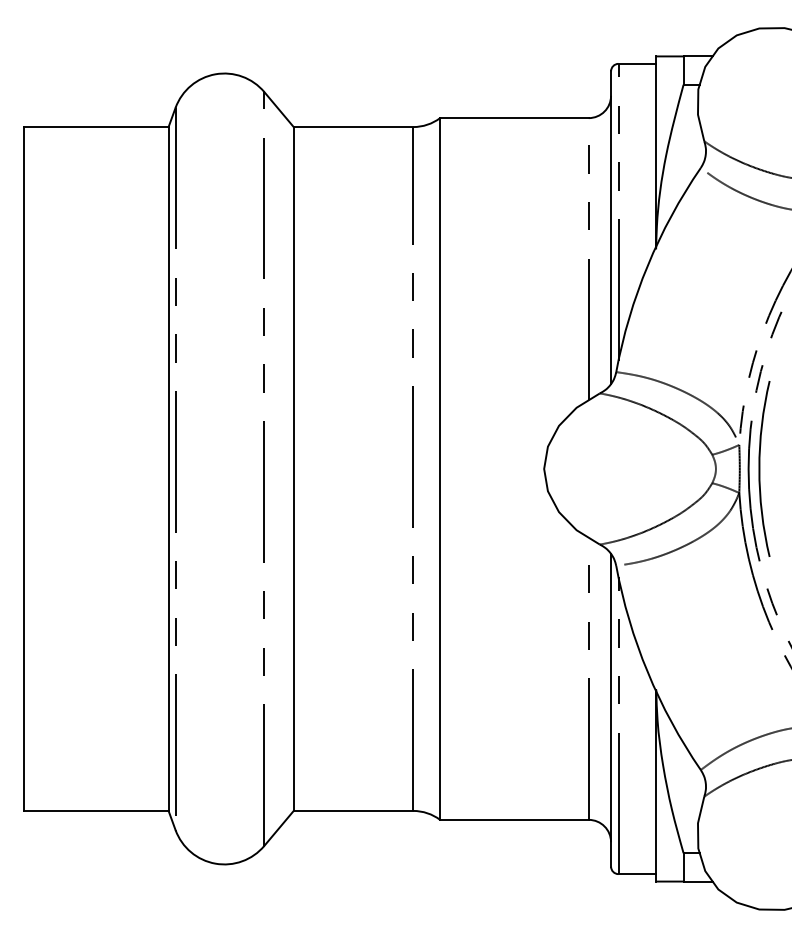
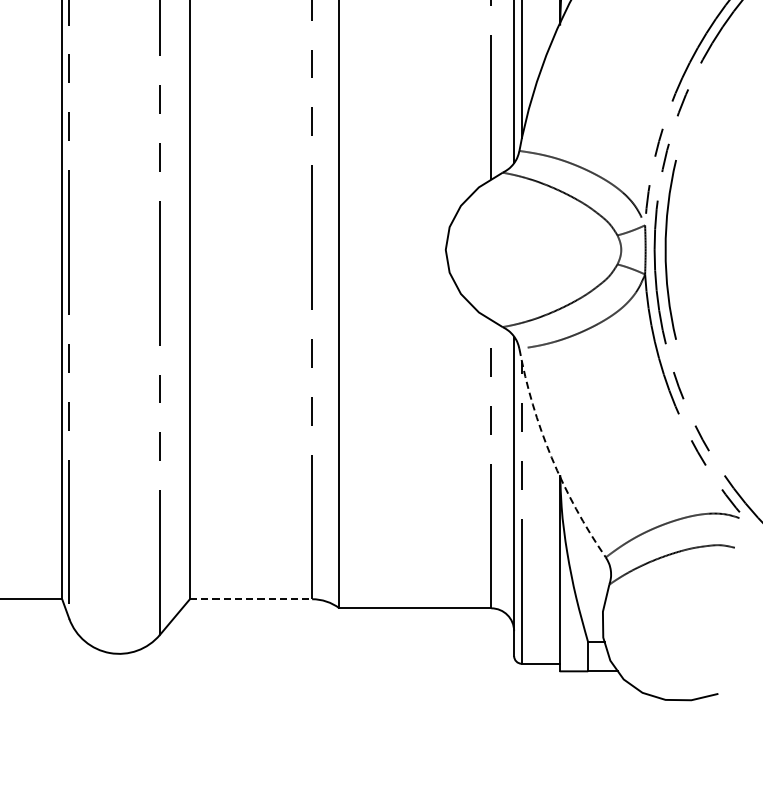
arc: (647, 672) -> (551, 457), solid -> dashed
line: (353, 810) -> (251, 598), solid -> dashed

